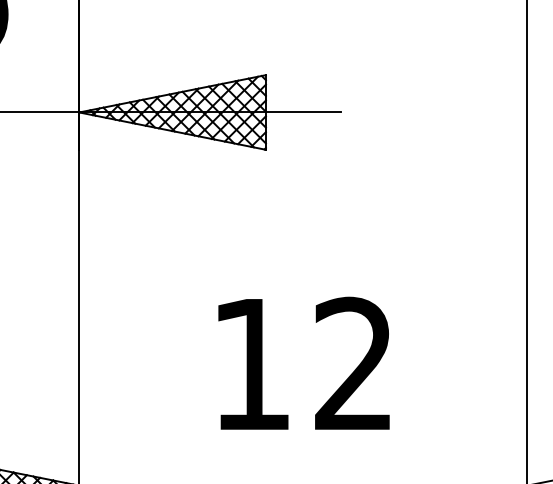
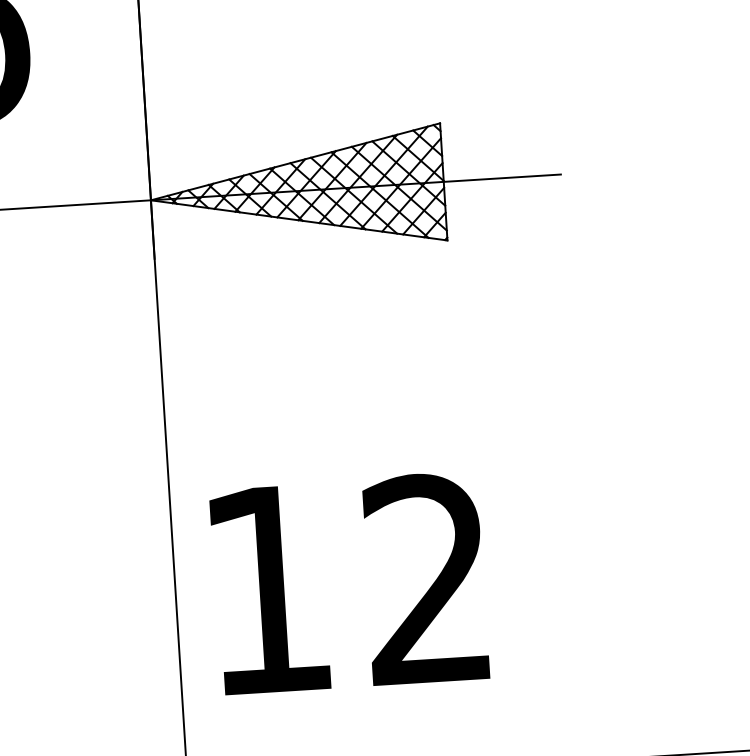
text: (303, 362) -> (348, 581), moved

